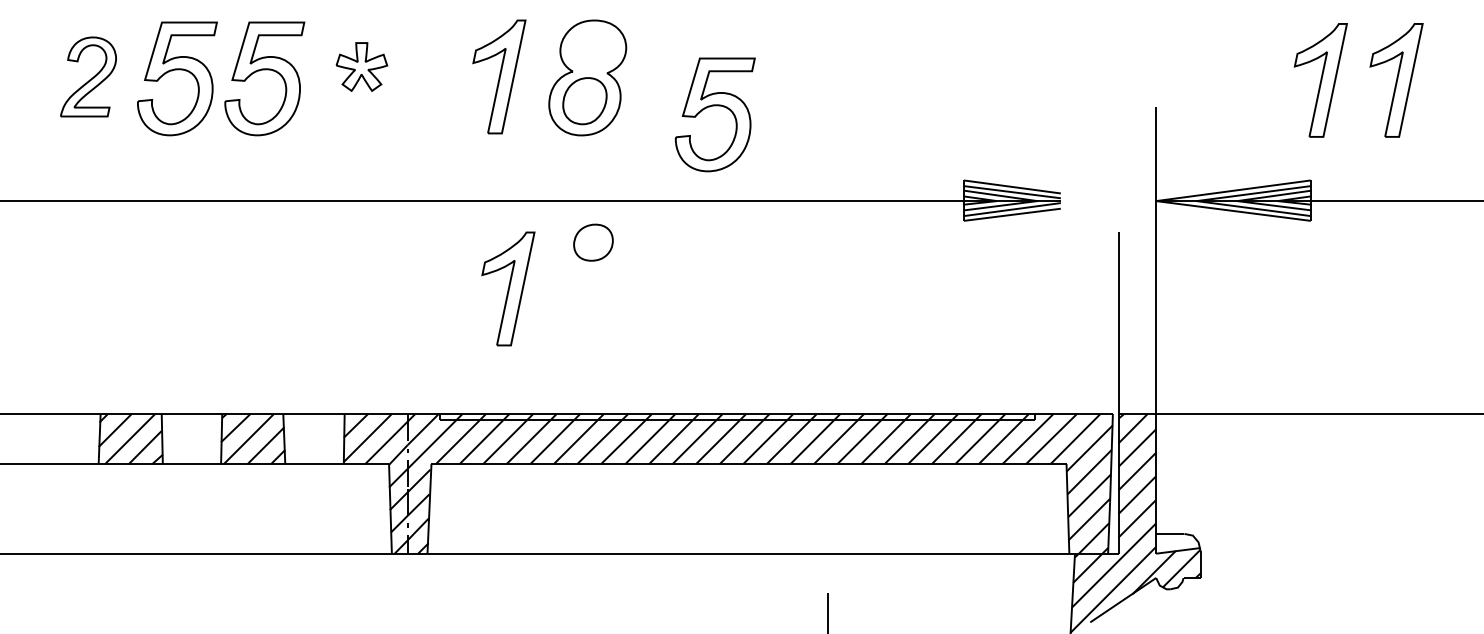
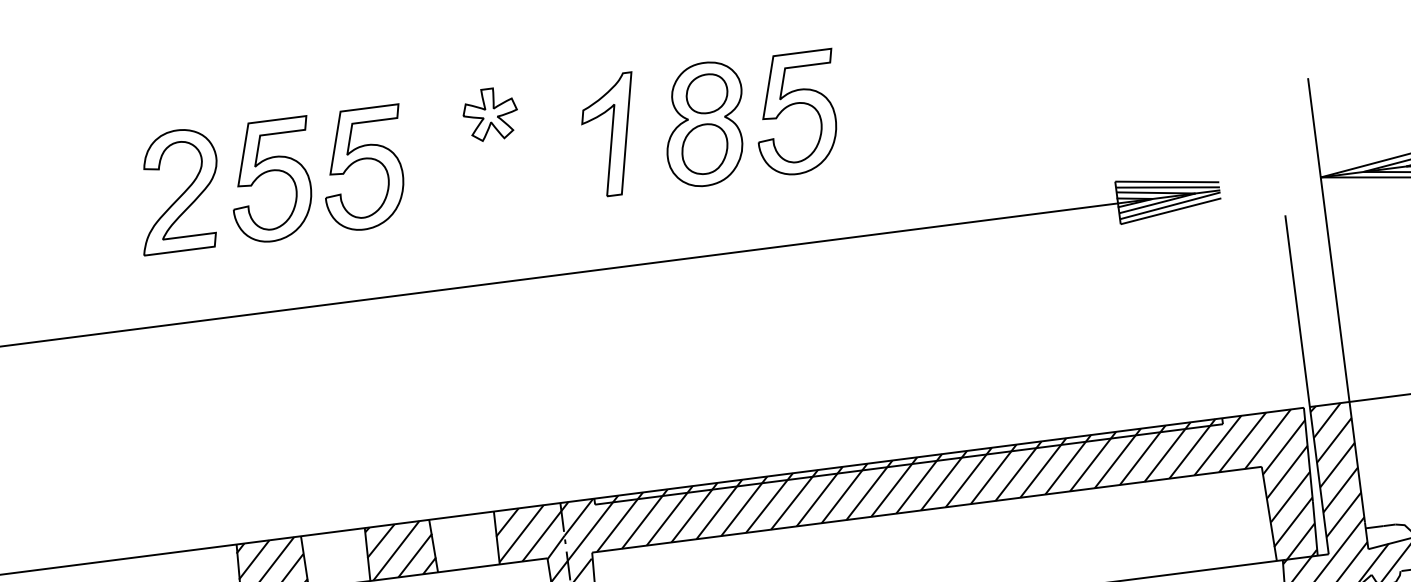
part: (361, 66) -> (489, 113), moved
part: (88, 76) -> (178, 190), size x1.43
part: (714, 106) -> (795, 104), moved
part: (593, 242) -> (707, 93), moved
part: (508, 288) -> (649, 357), removed

